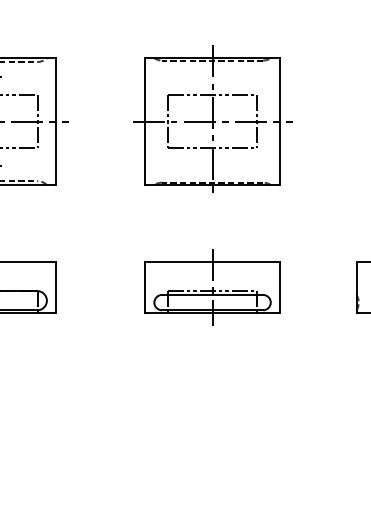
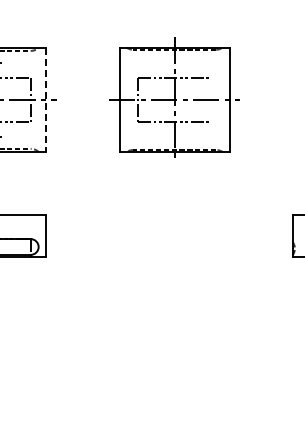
line: (257, 121) -> (211, 99), removed
line: (56, 122) -> (46, 100), solid -> dashed
part: (212, 286) -> (174, 235), removed

